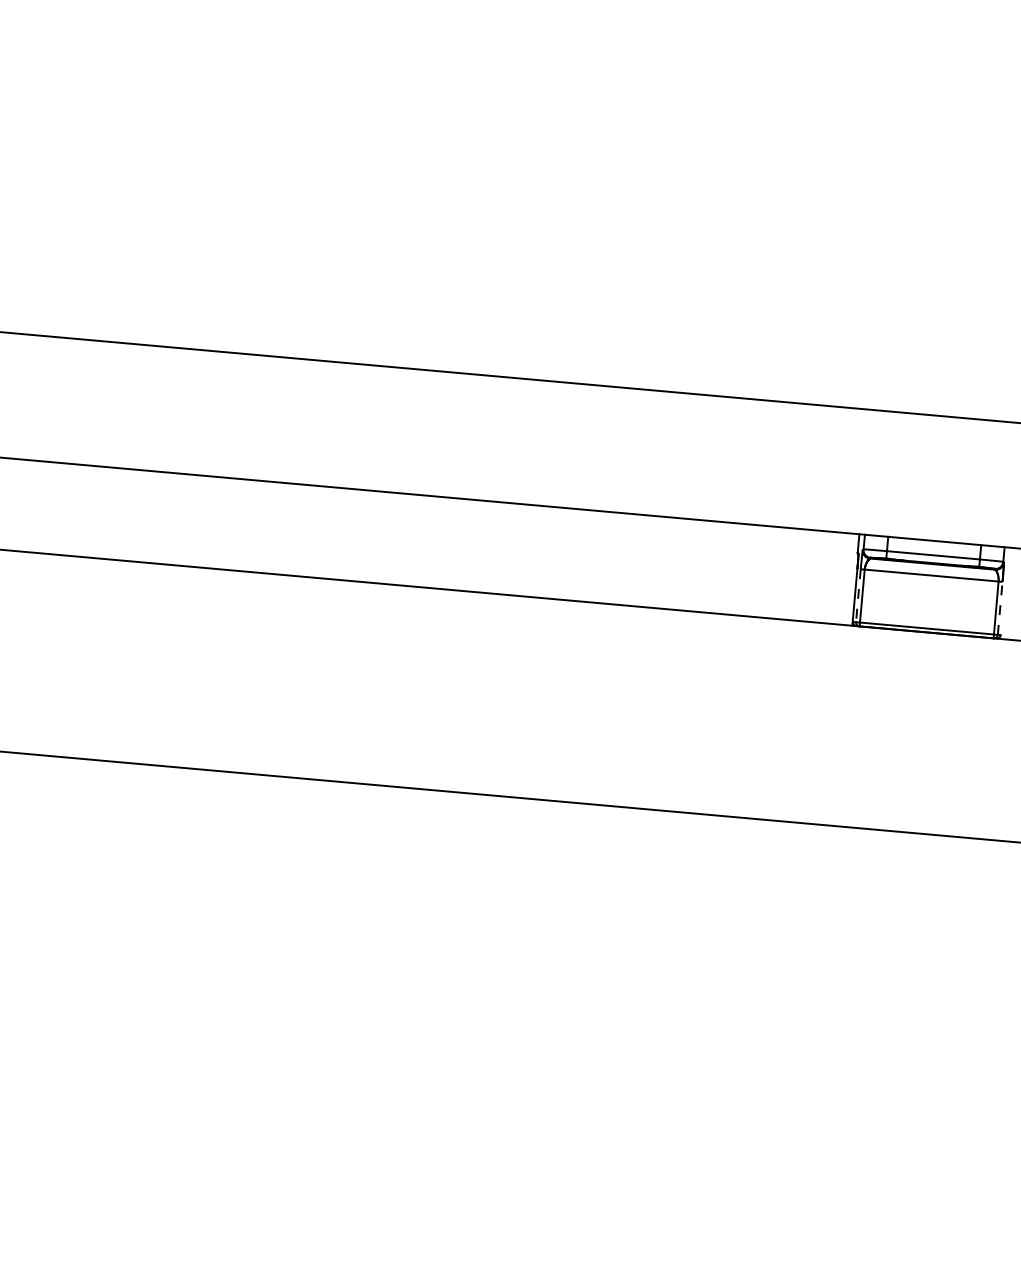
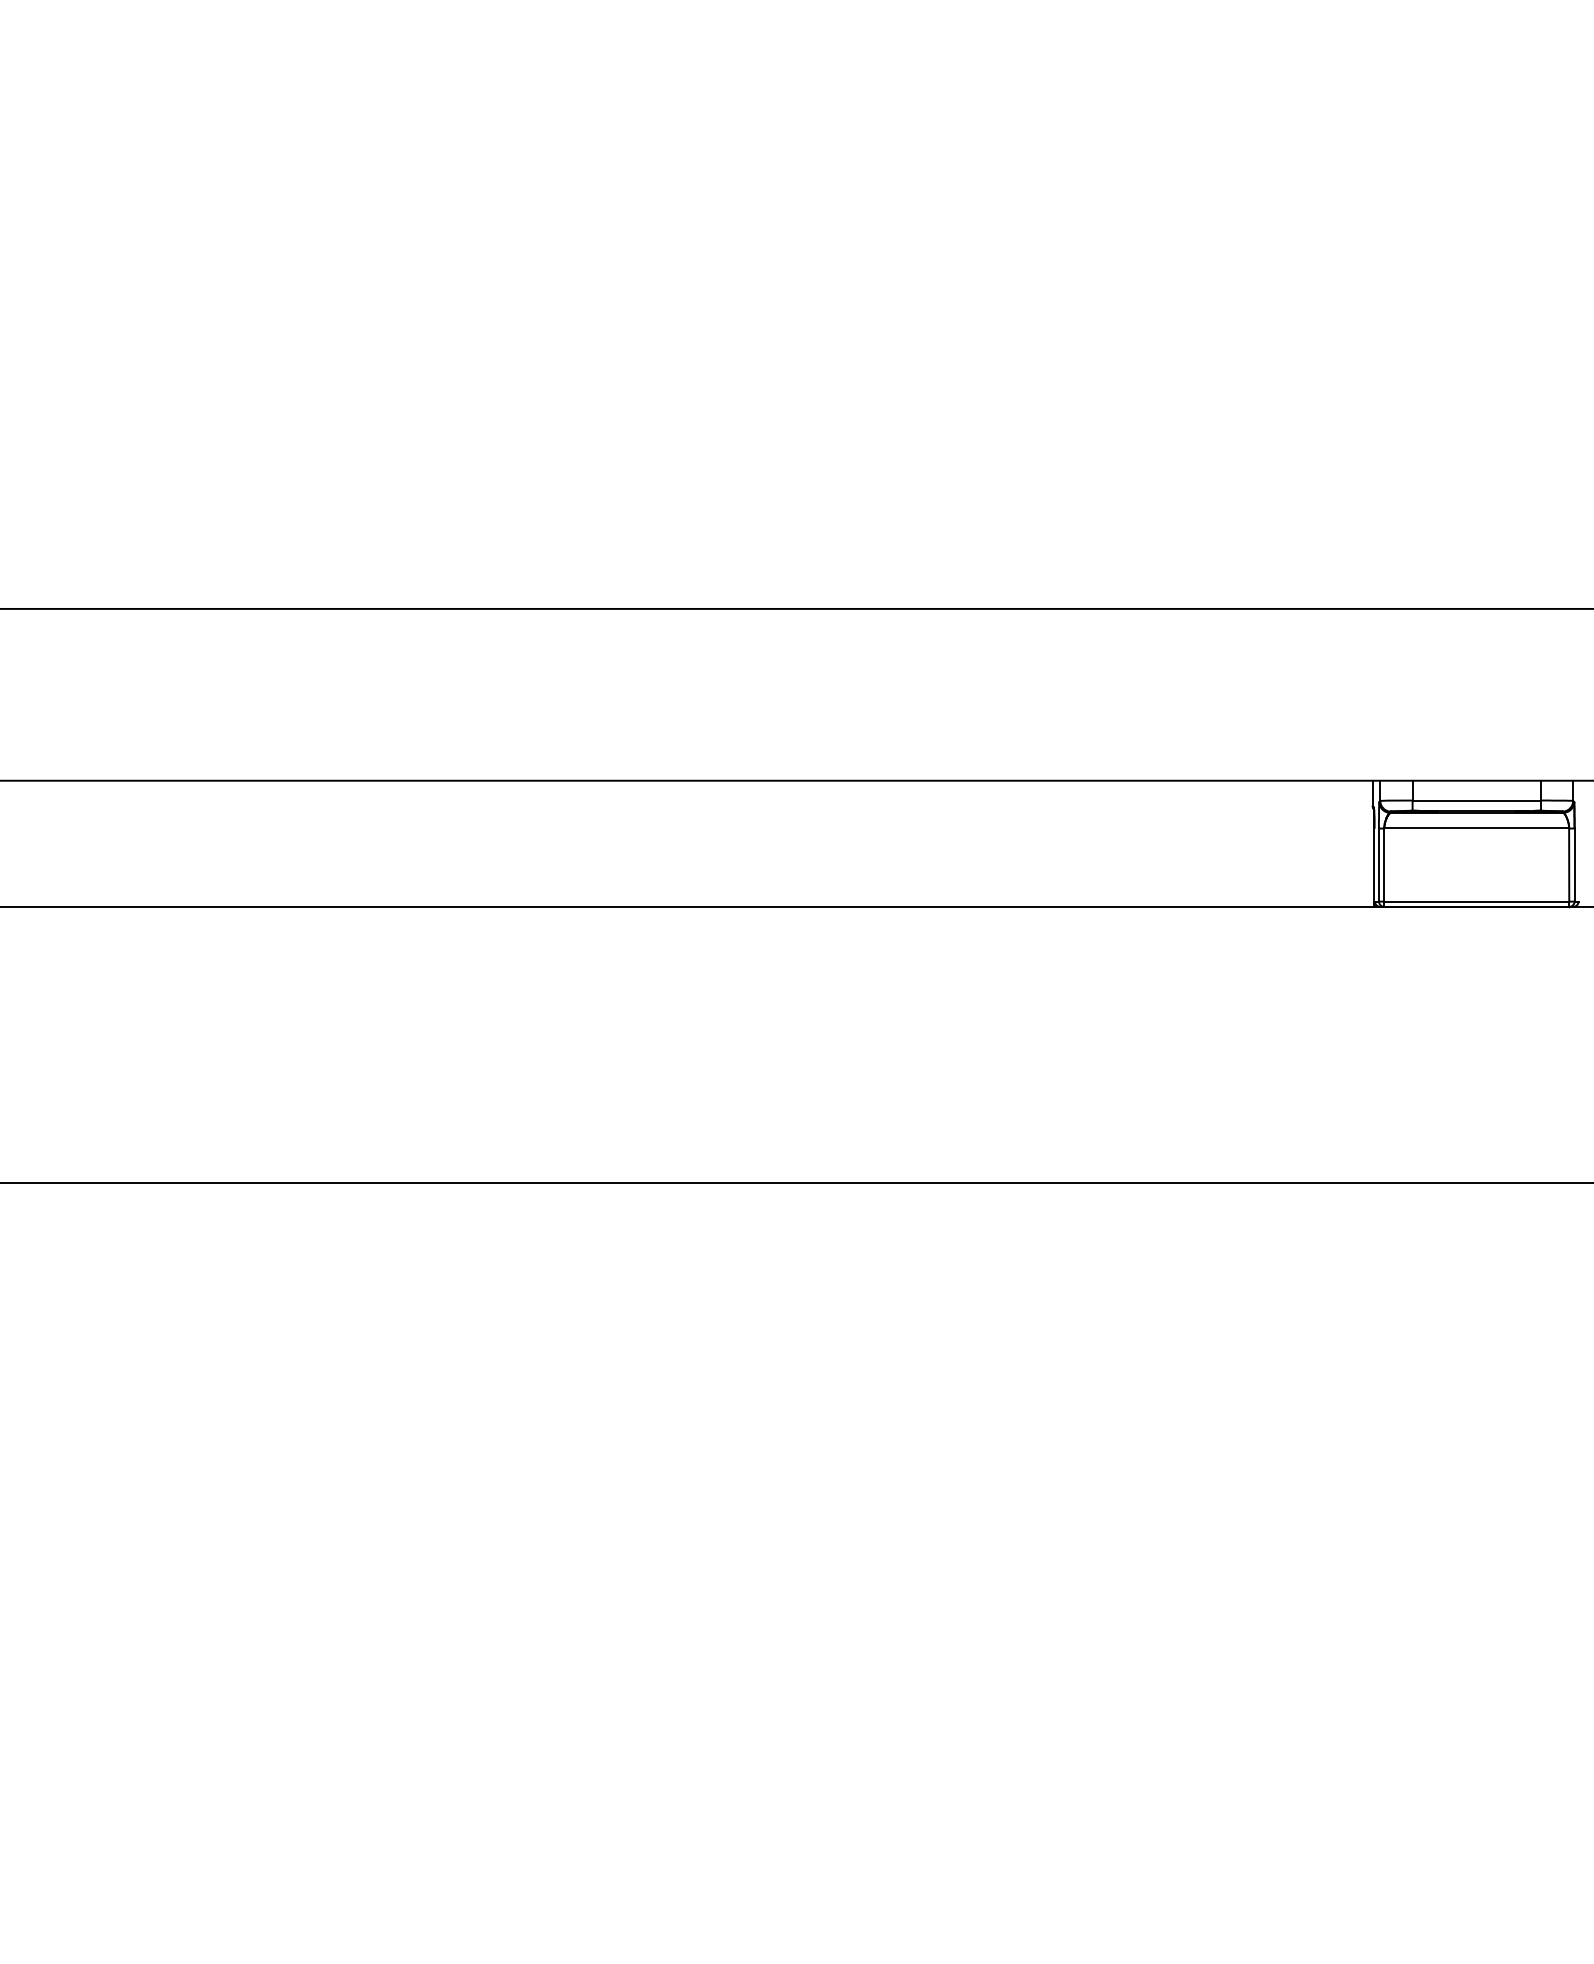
line: (858, 596) -> (1378, 865), dashed -> solid
line: (1000, 608) -> (1574, 865), dashed -> solid

